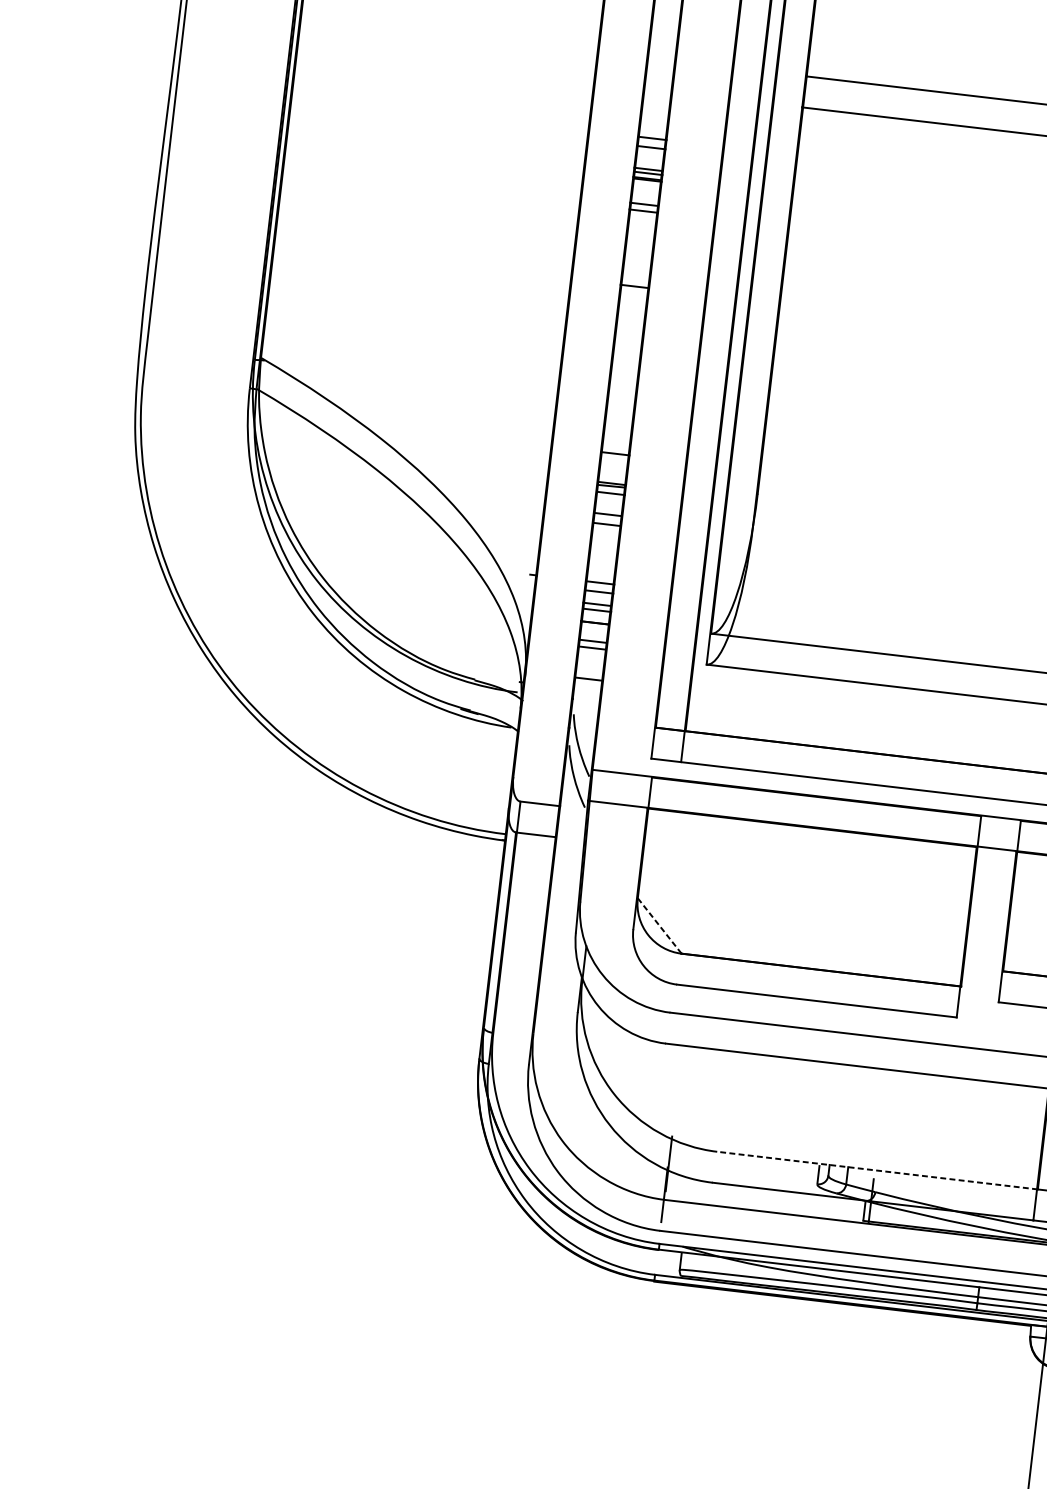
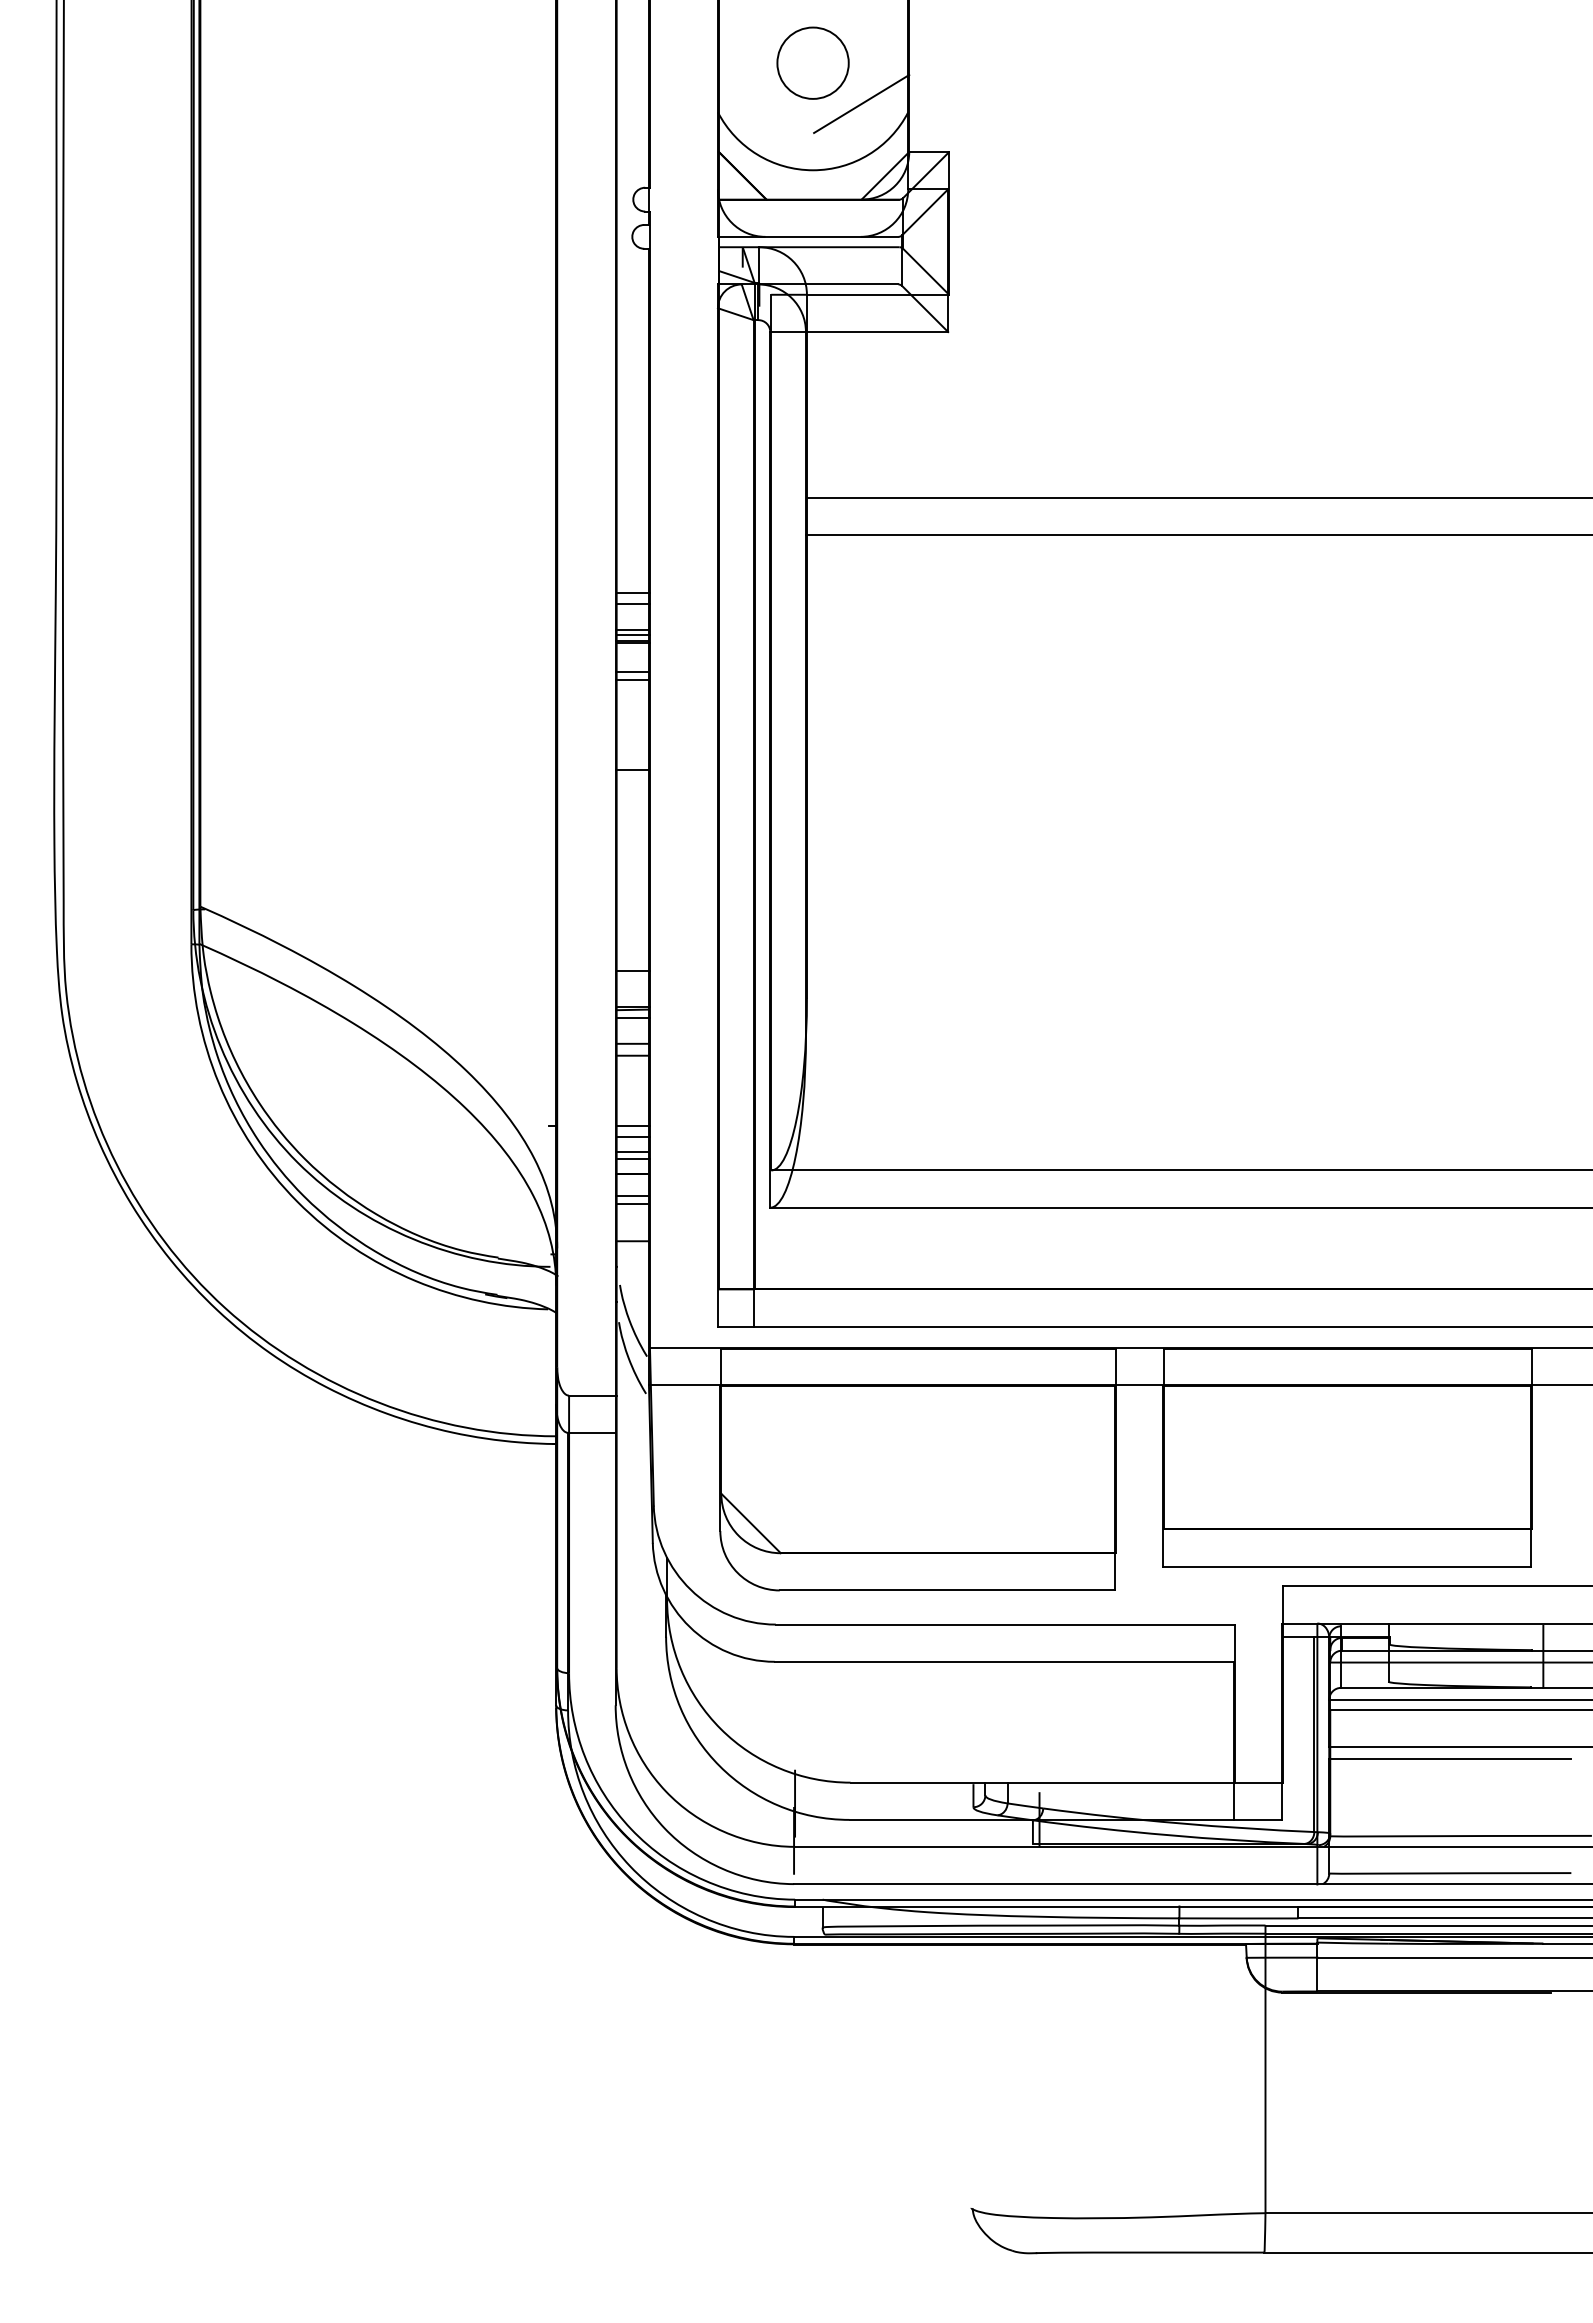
line: (659, 925) -> (750, 1523), dashed -> solid
line: (877, 1170) -> (1042, 1782), dashed -> solid

